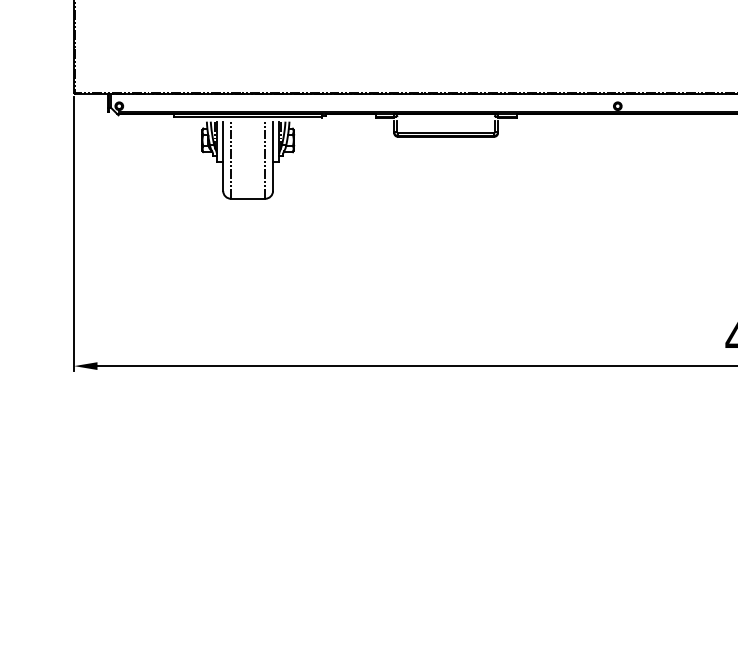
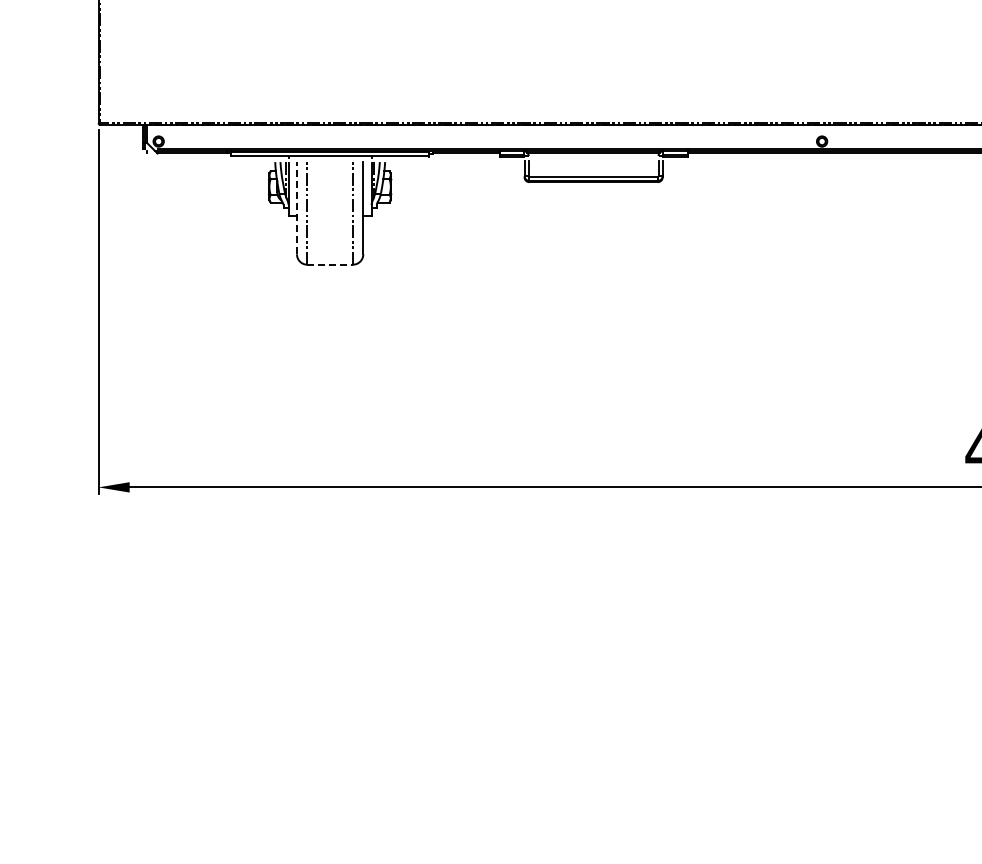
line: (222, 155) -> (296, 207), solid -> dashed
line: (248, 198) -> (330, 264), solid -> dashed

